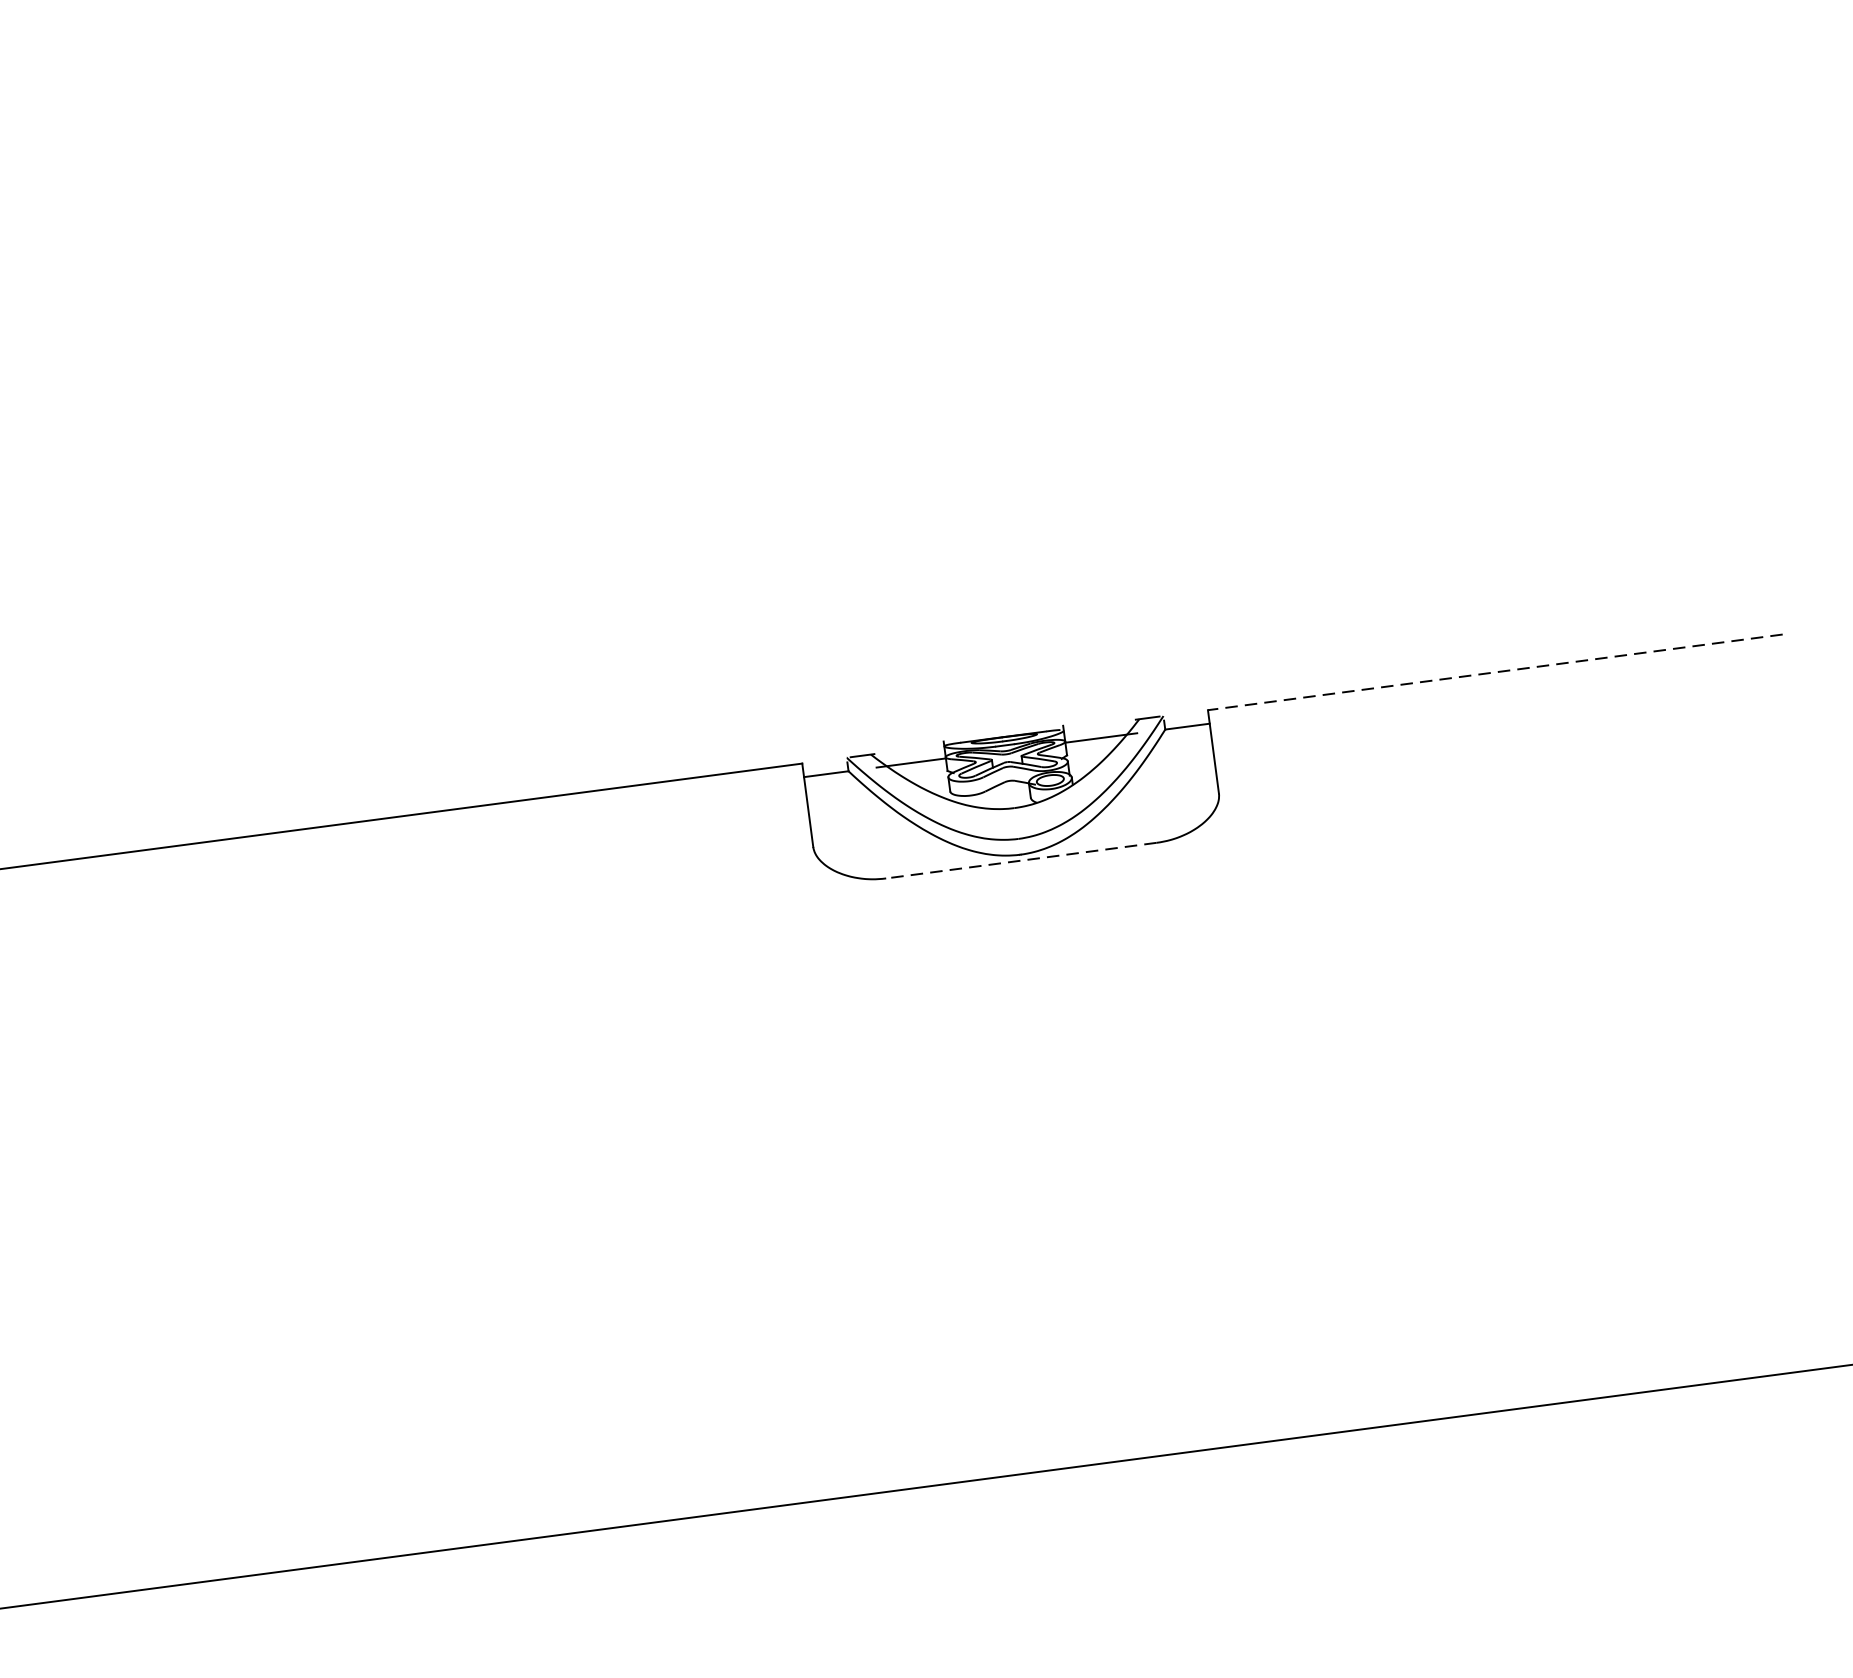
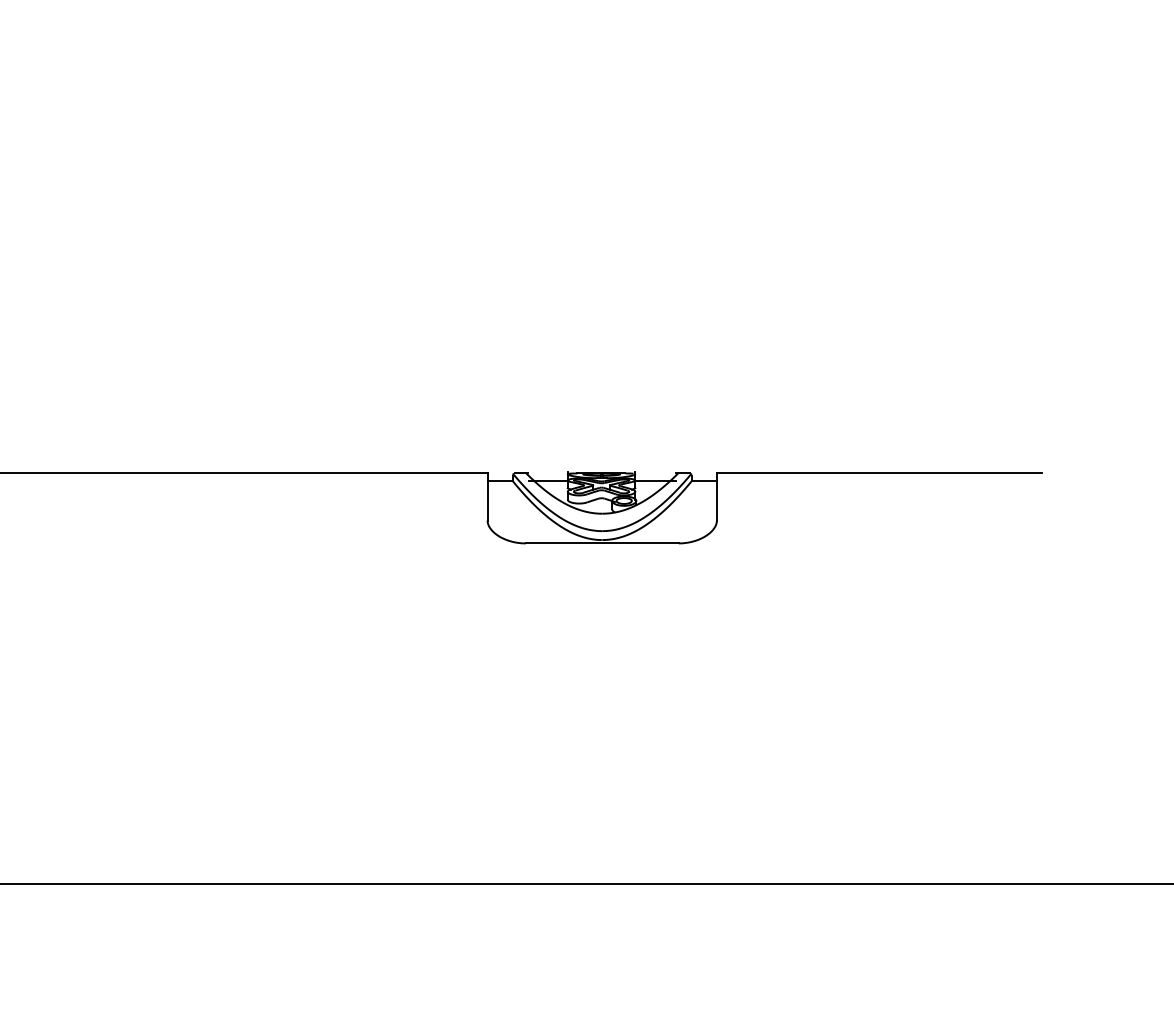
line: (1493, 672) -> (878, 473), dashed -> solid
line: (1020, 860) -> (601, 543), dashed -> solid

